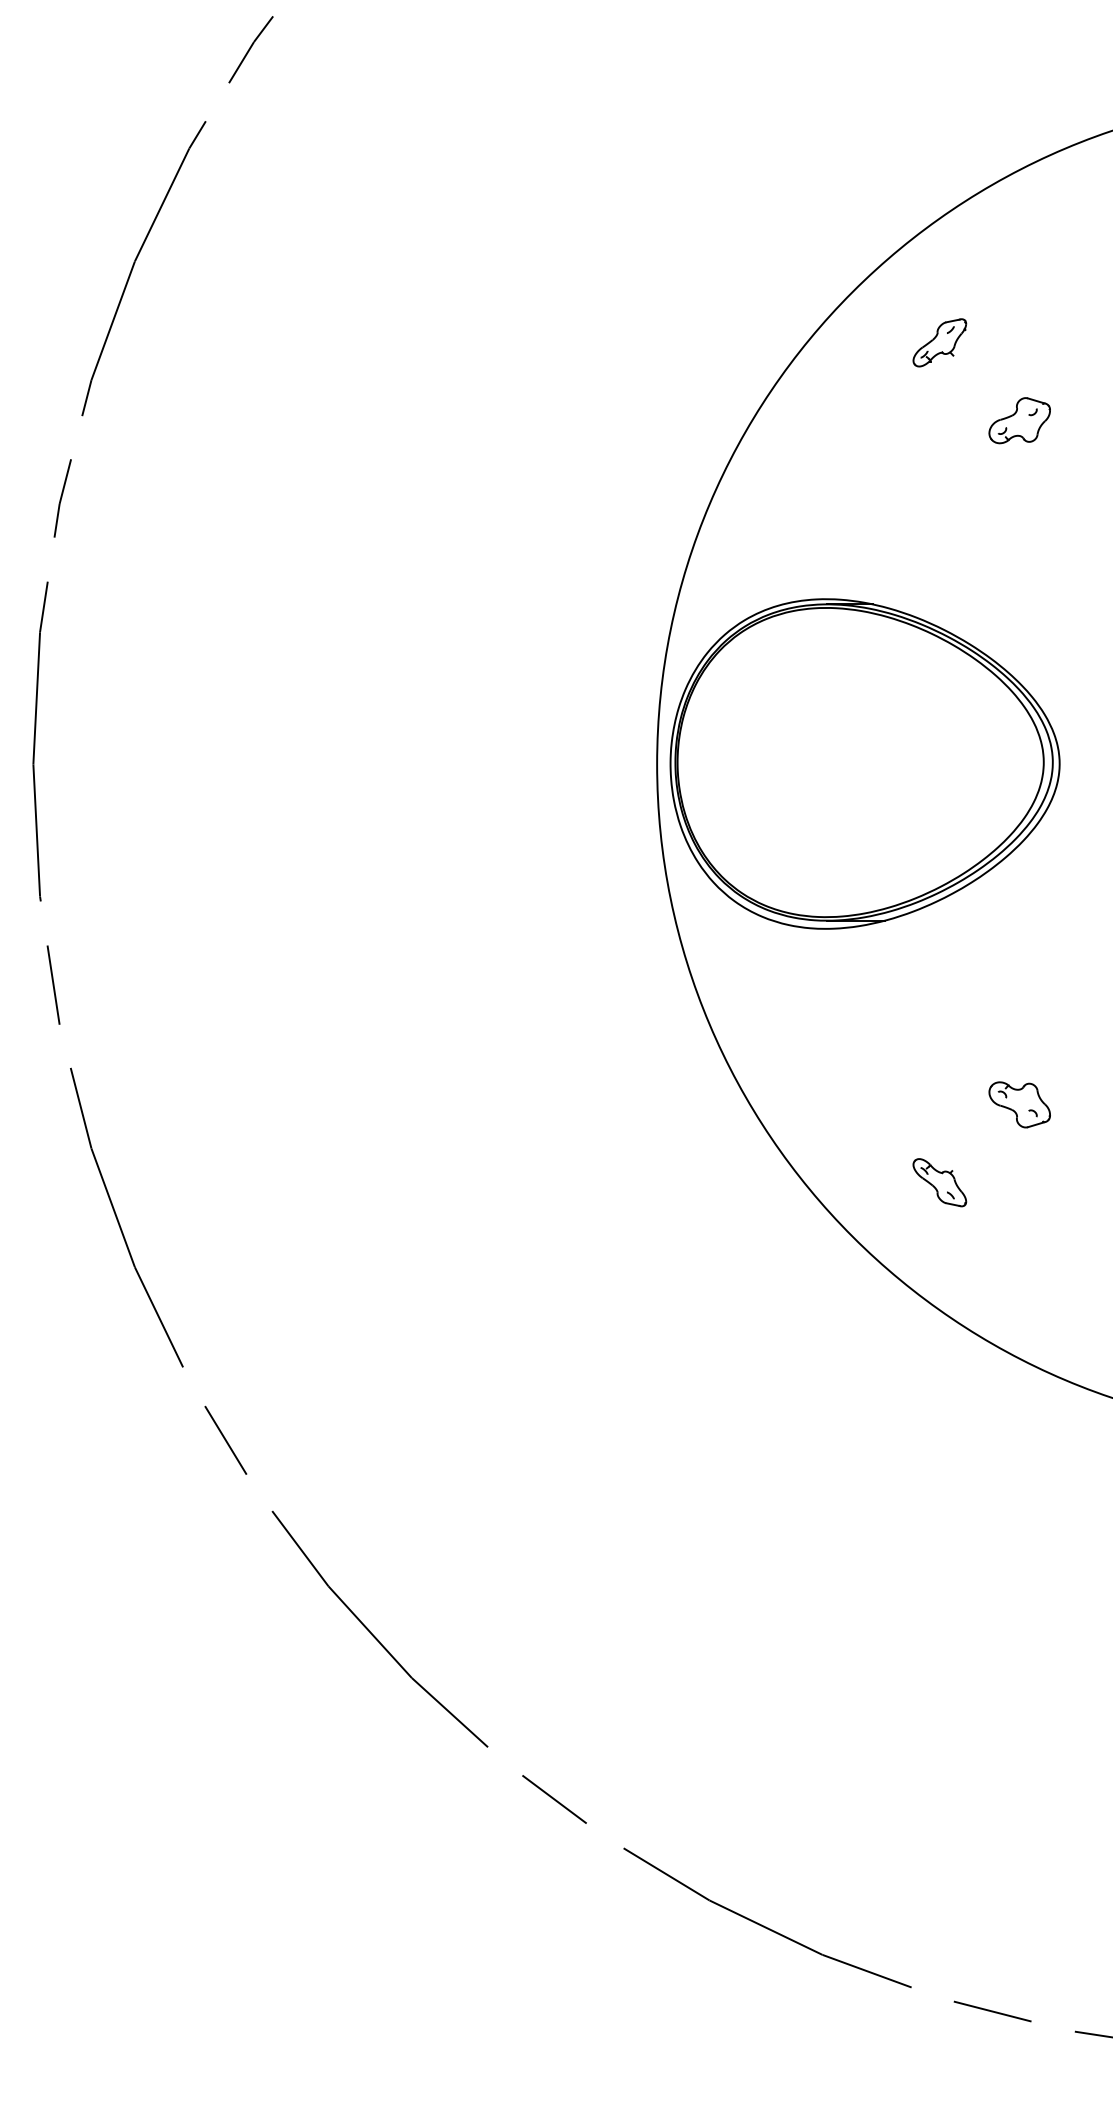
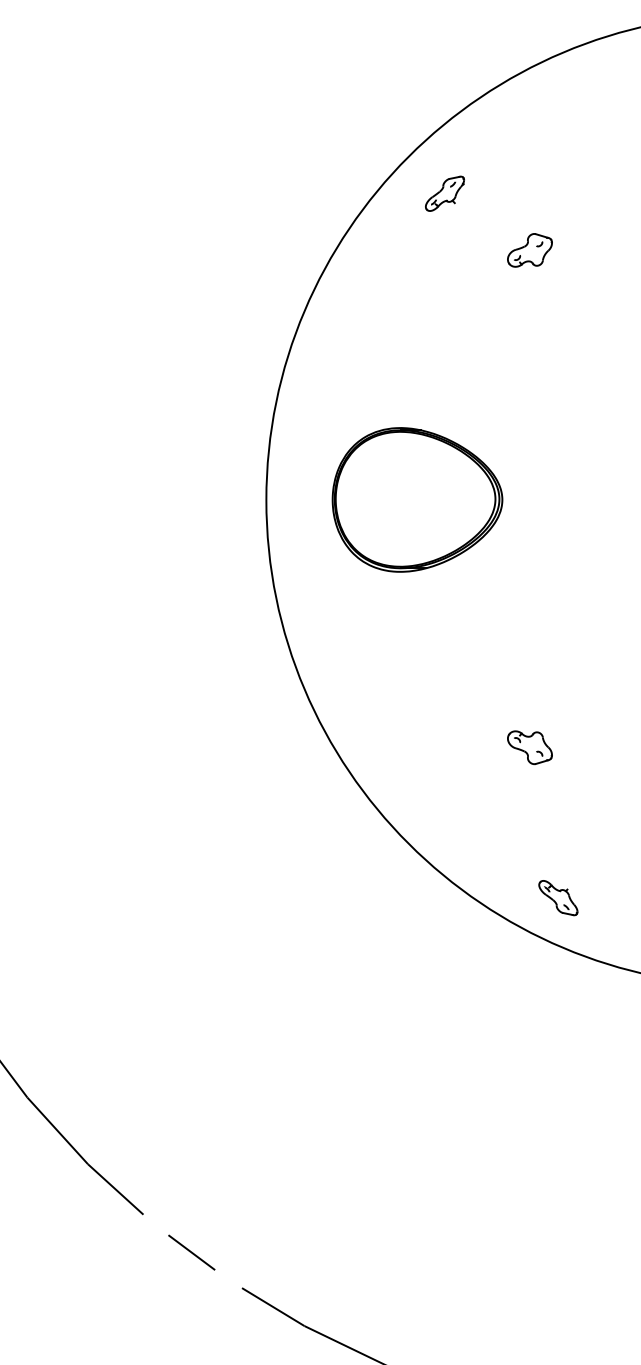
part: (939, 342) -> (444, 193), moved
part: (864, 763) -> (417, 499), size x0.6
part: (939, 1182) -> (558, 897), moved

